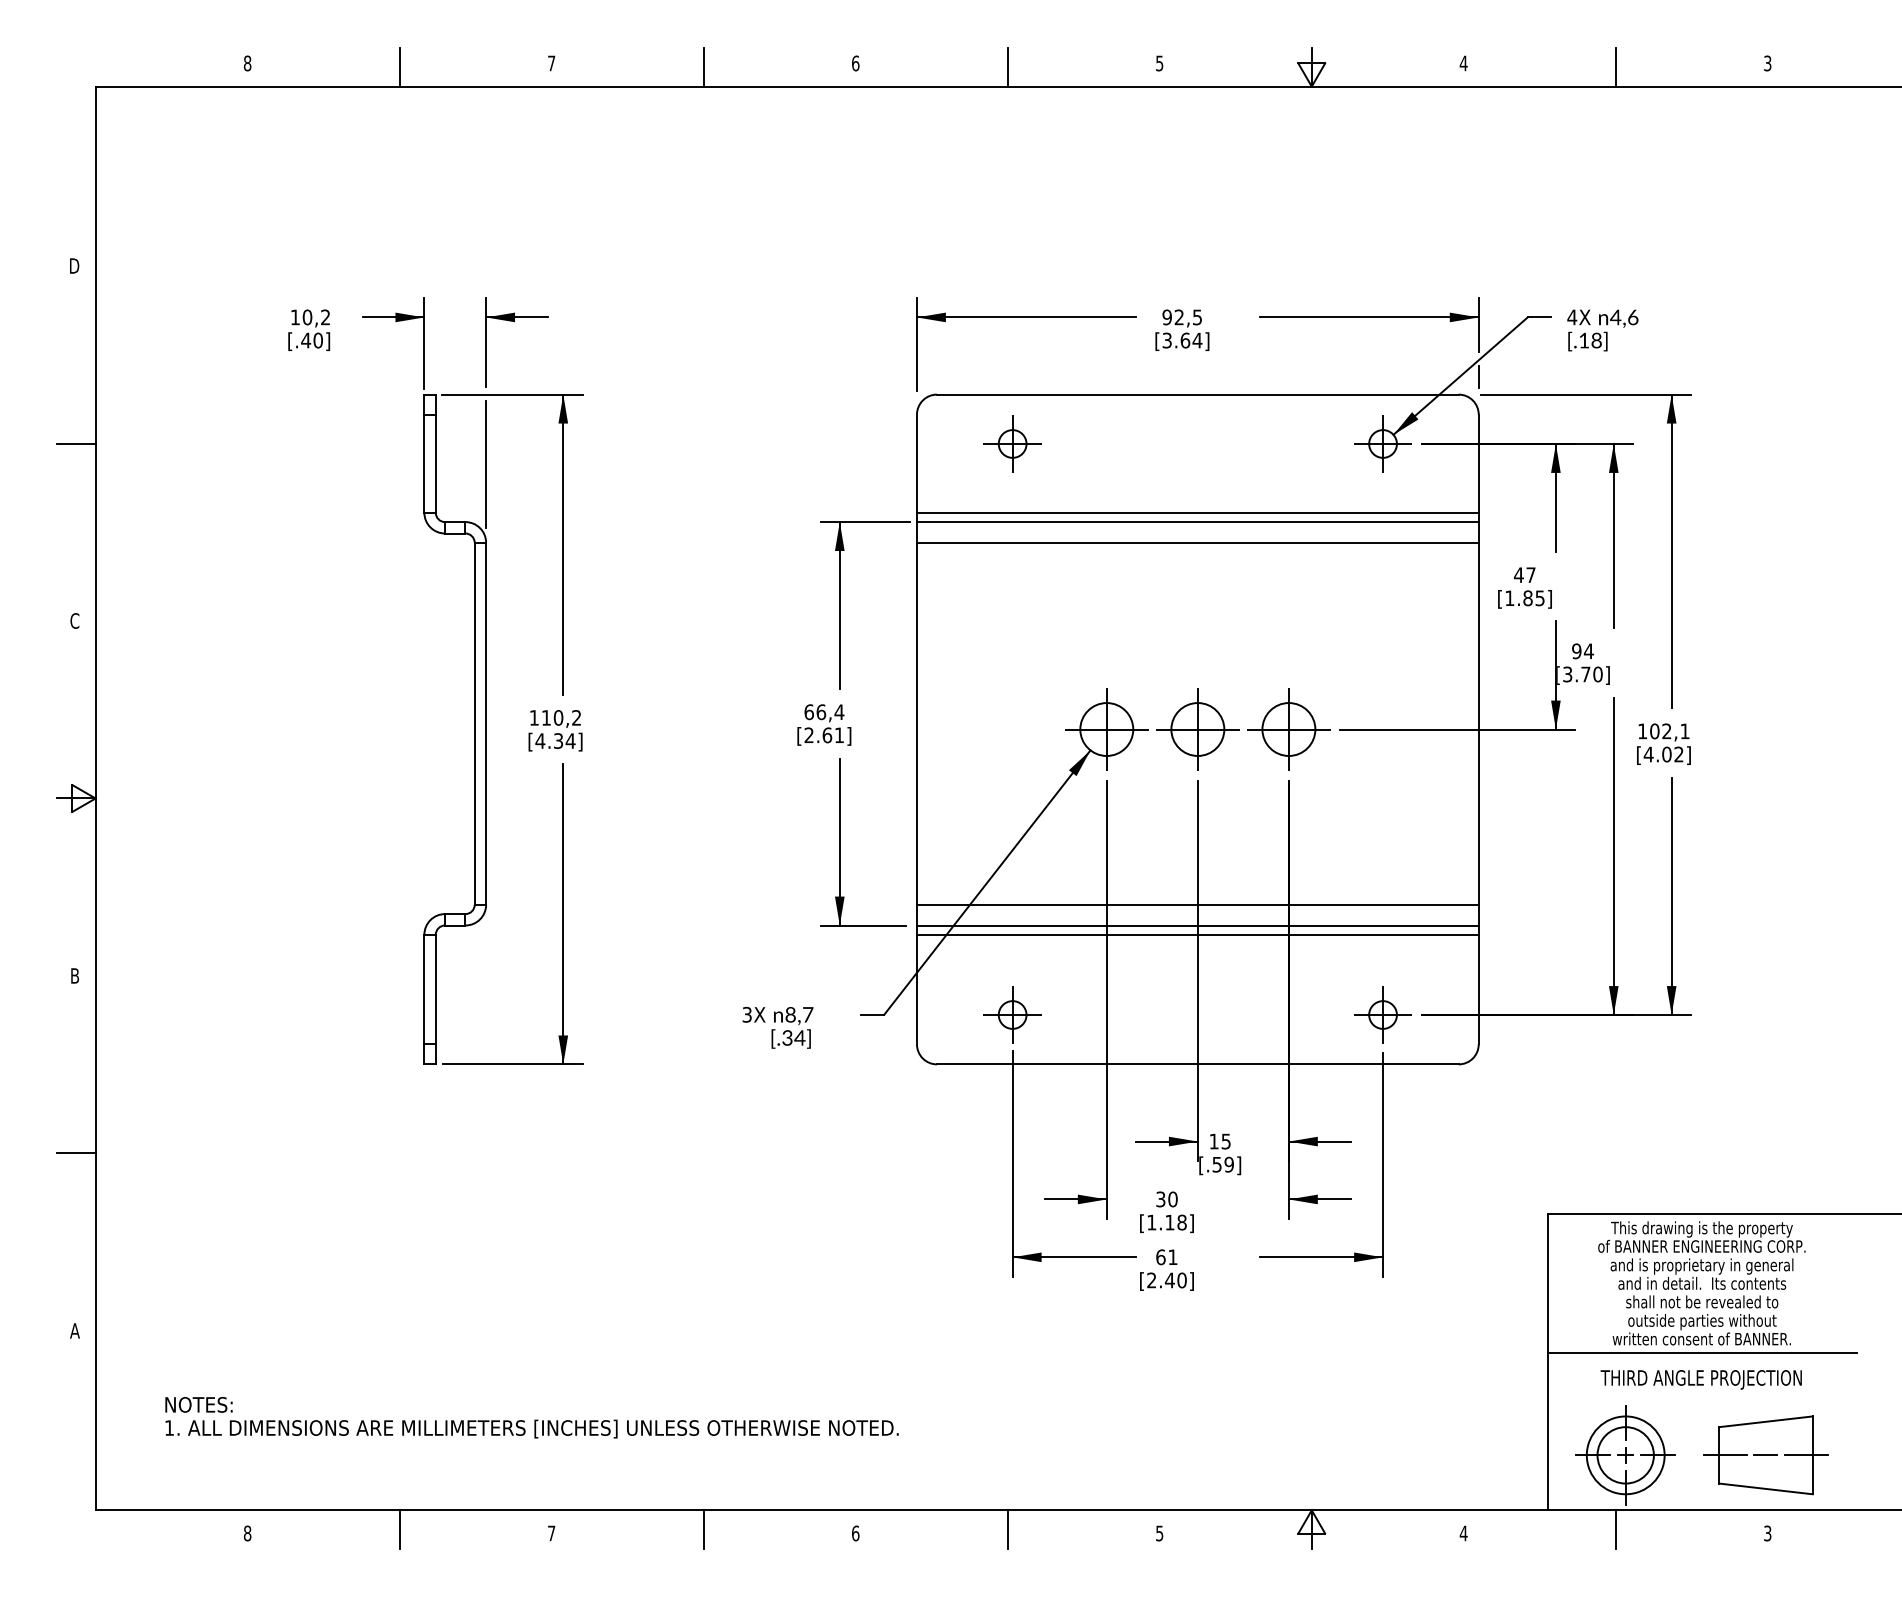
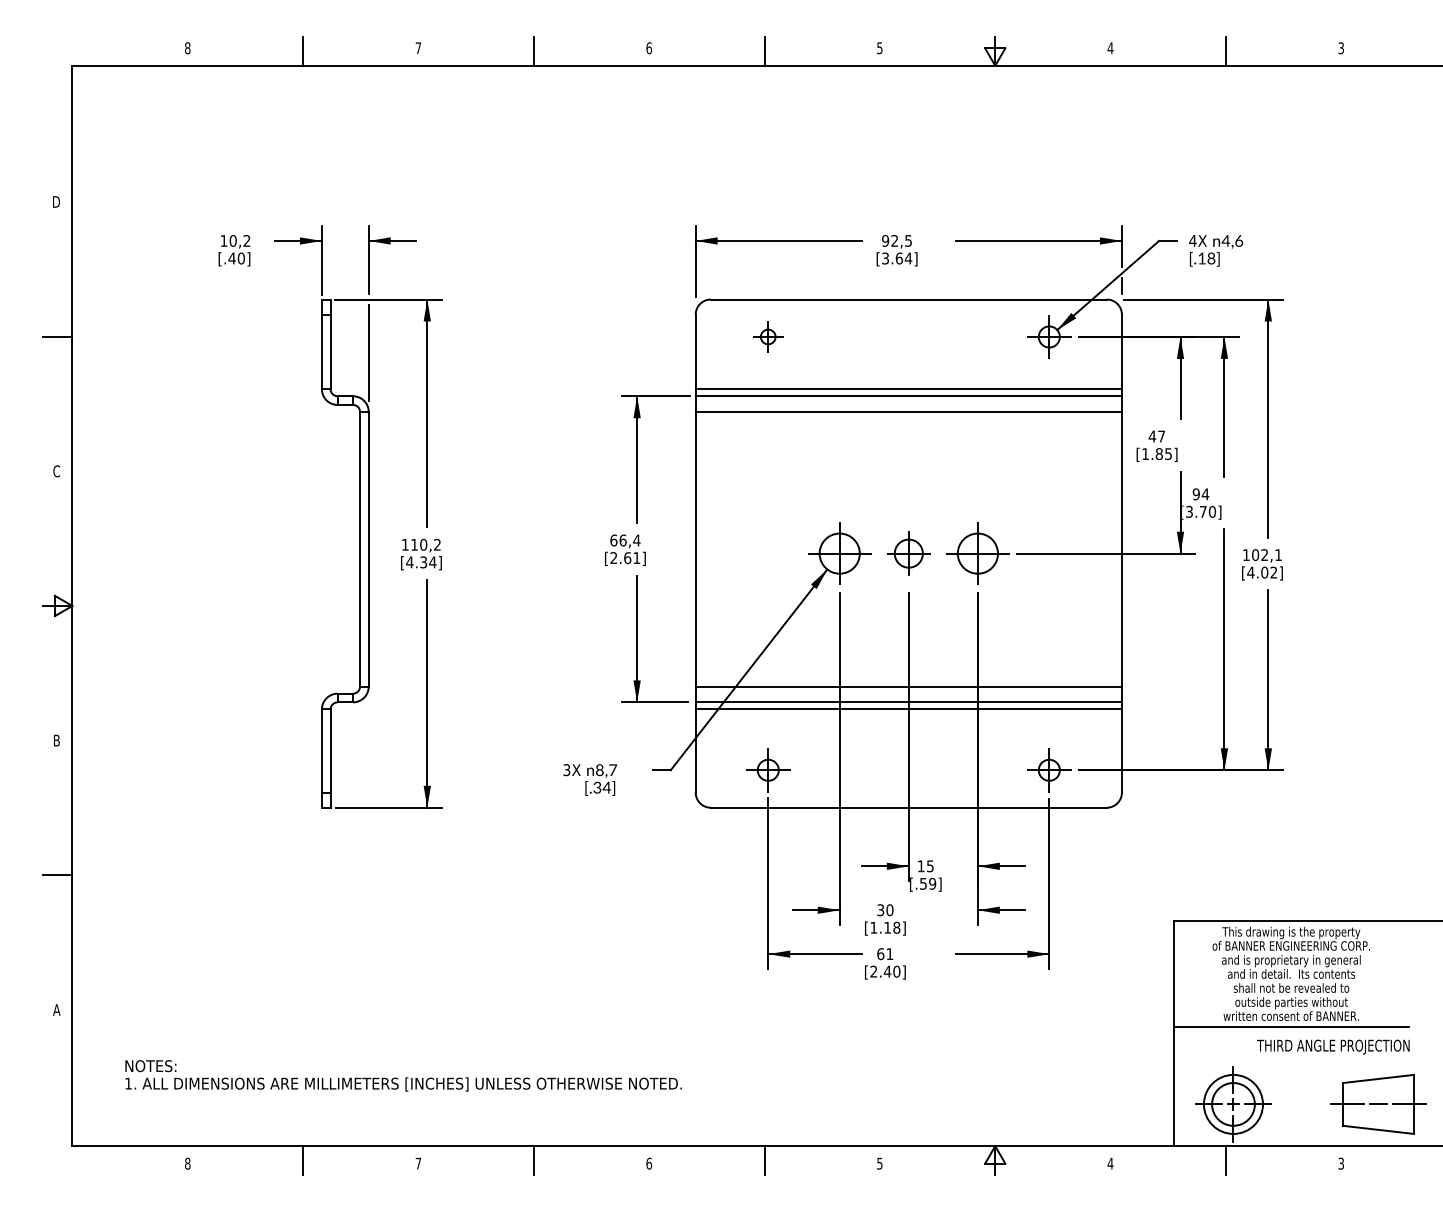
part: (1012, 443) -> (768, 336), size x0.7
part: (1197, 729) -> (908, 553), size x0.7
text: (1700, 1379) -> (1332, 1046), moved
part: (1765, 1455) -> (1378, 1104), moved

